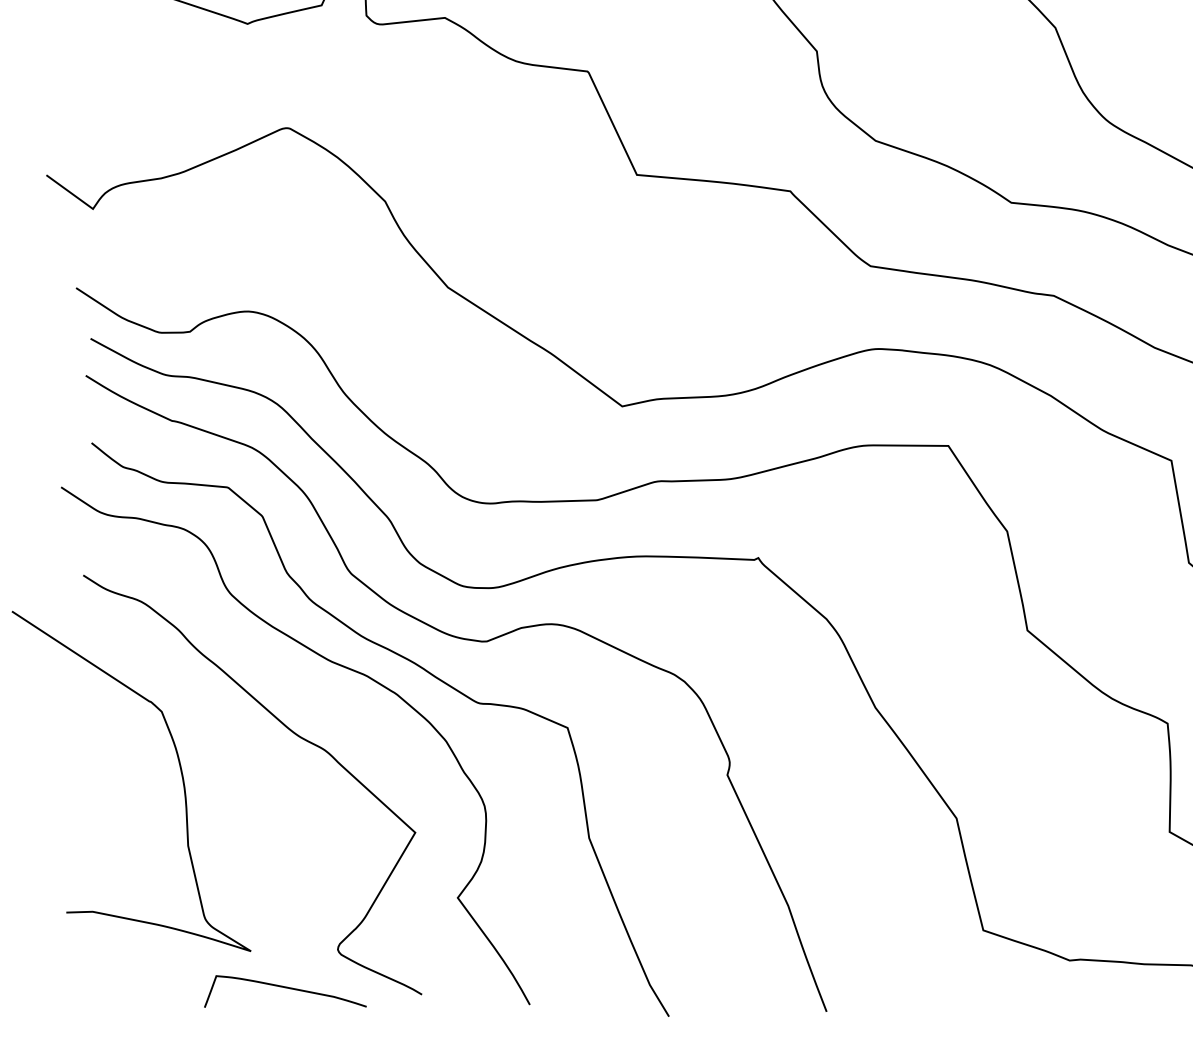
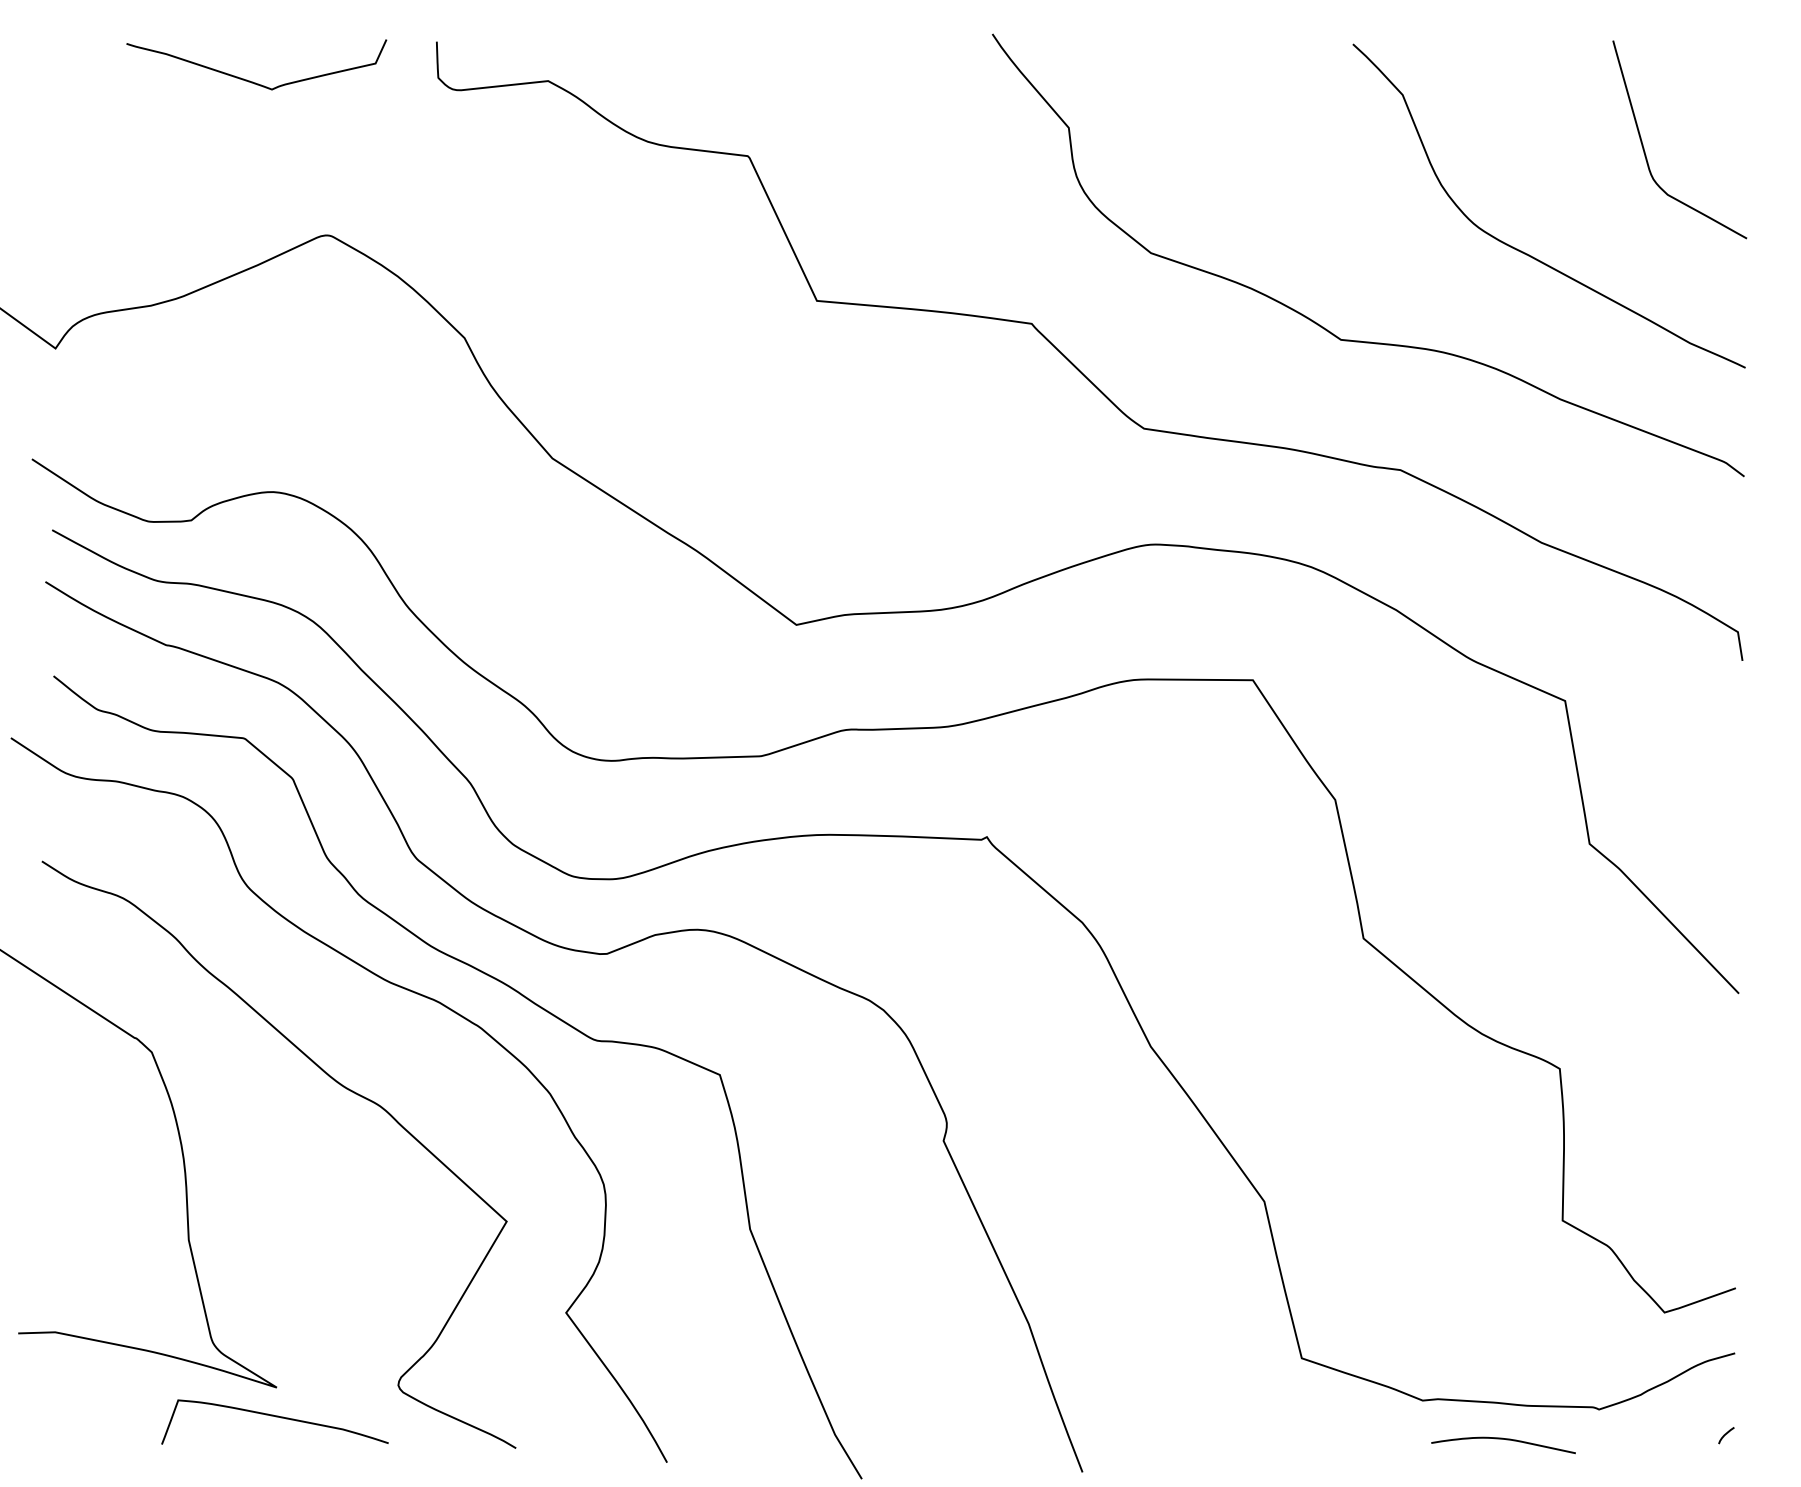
curve: (285, 988) -> (275, 1417), moved
curve: (1129, 989) -> (1506, 1440), added

